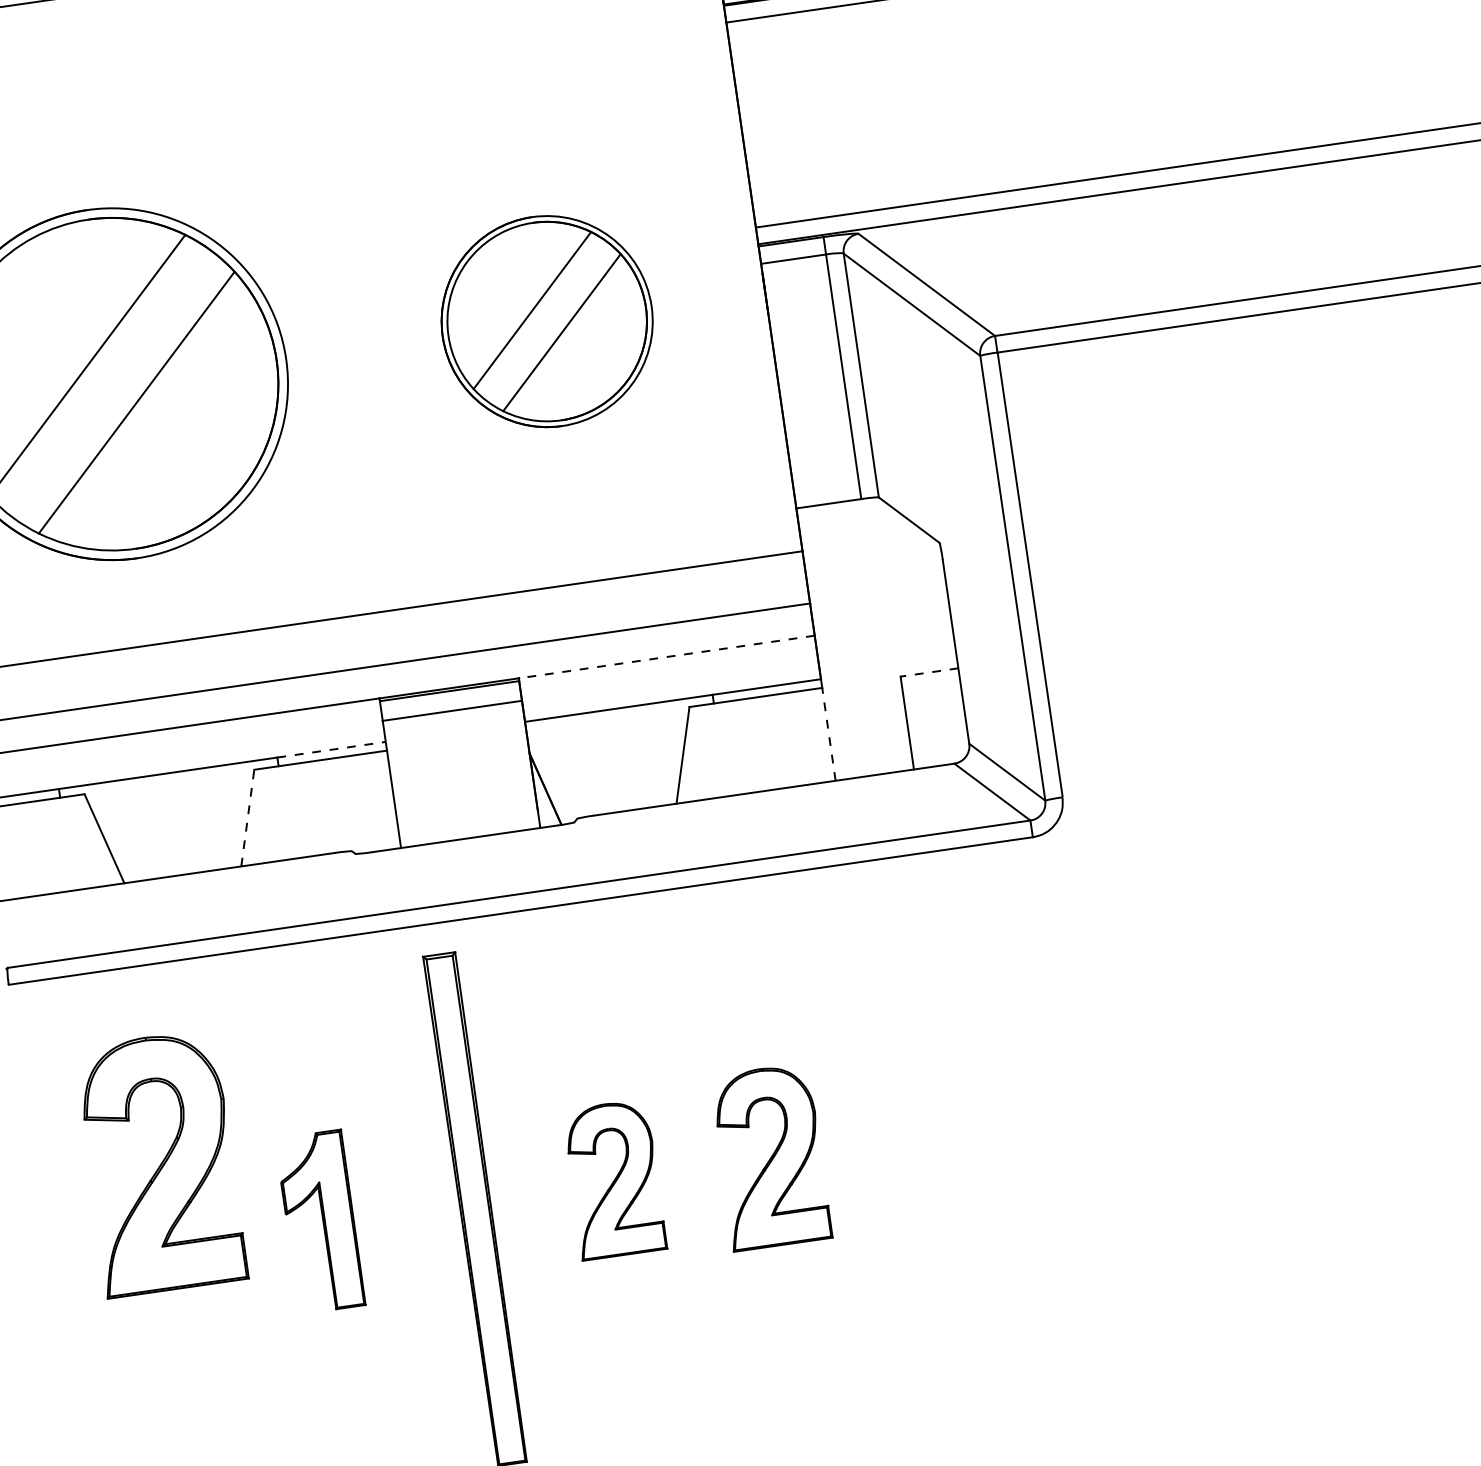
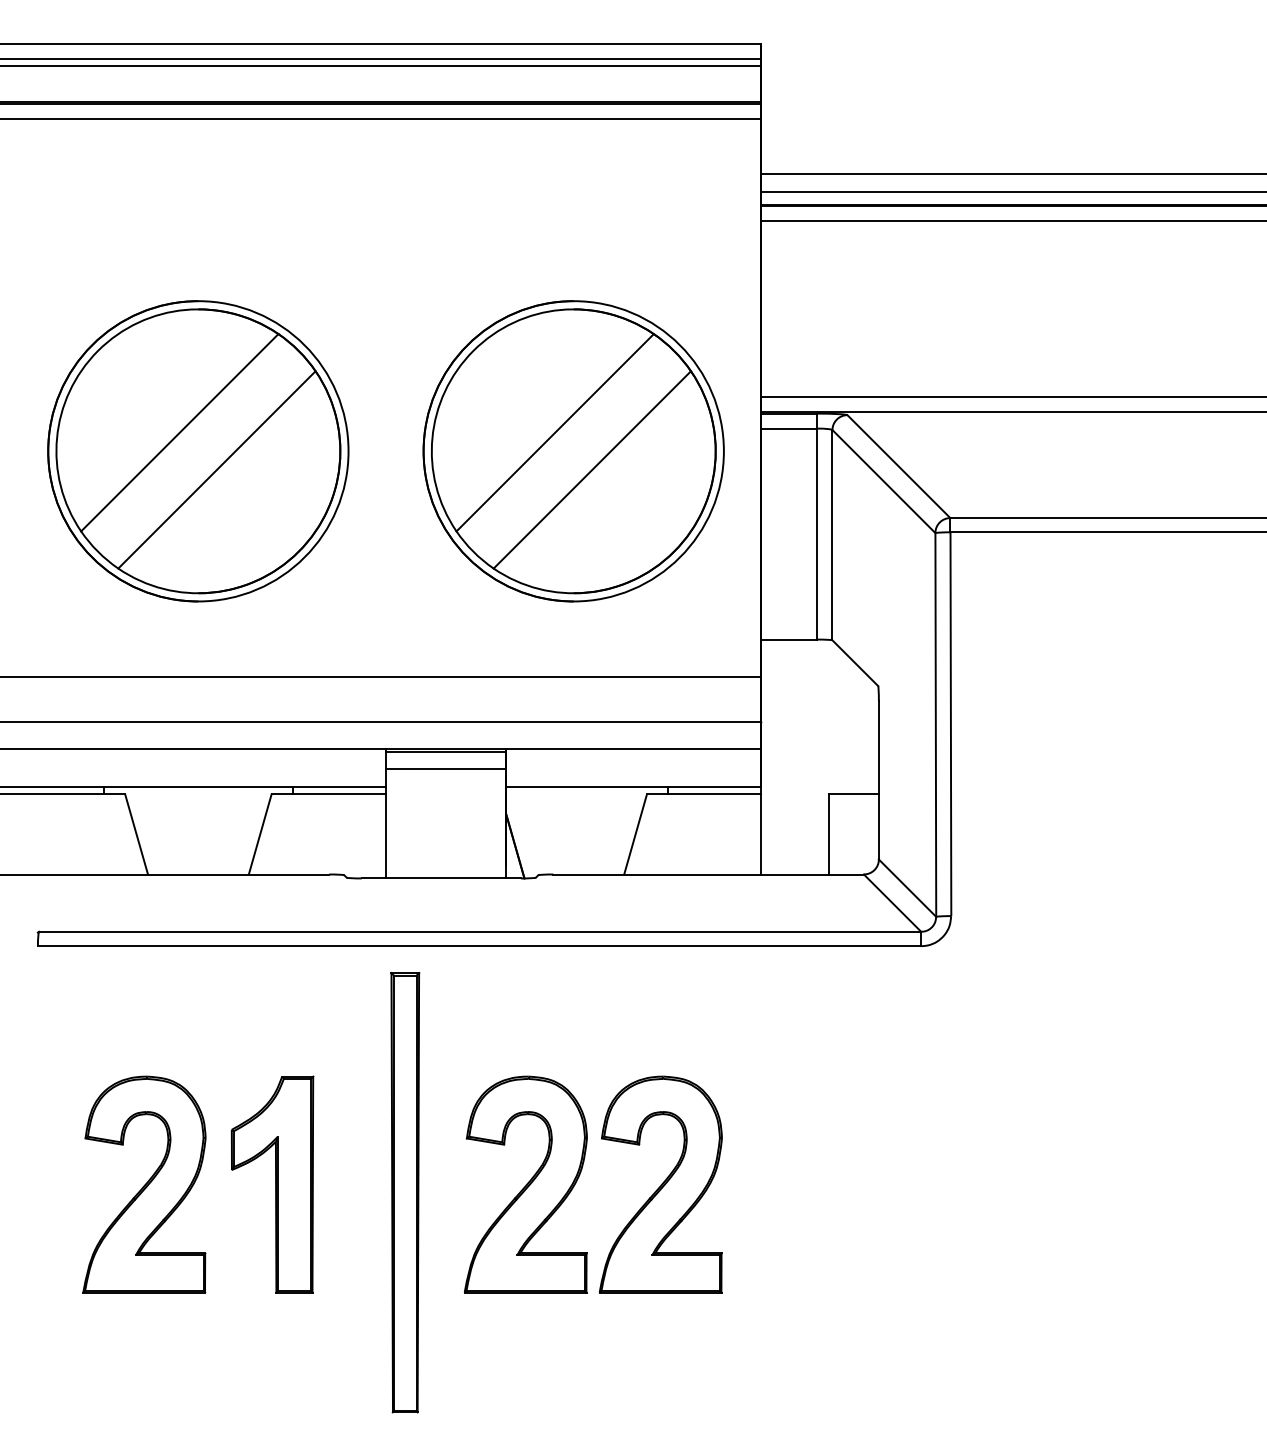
part: (547, 321) -> (573, 451), size x1.67
line: (666, 657) -> (633, 749), dashed -> solid
line: (928, 672) -> (853, 794), dashed -> solid
line: (828, 733) -> (761, 833), dashed -> solid
line: (331, 749) -> (339, 786), dashed -> solid
line: (248, 818) -> (260, 834), dashed -> solid
part: (770, 1157) -> (660, 1184), size x1.43
part: (160, 1163) -> (144, 1184), moved
part: (613, 1179) -> (525, 1184), size x1.67
part: (320, 1221) -> (272, 1184), size x1.43

